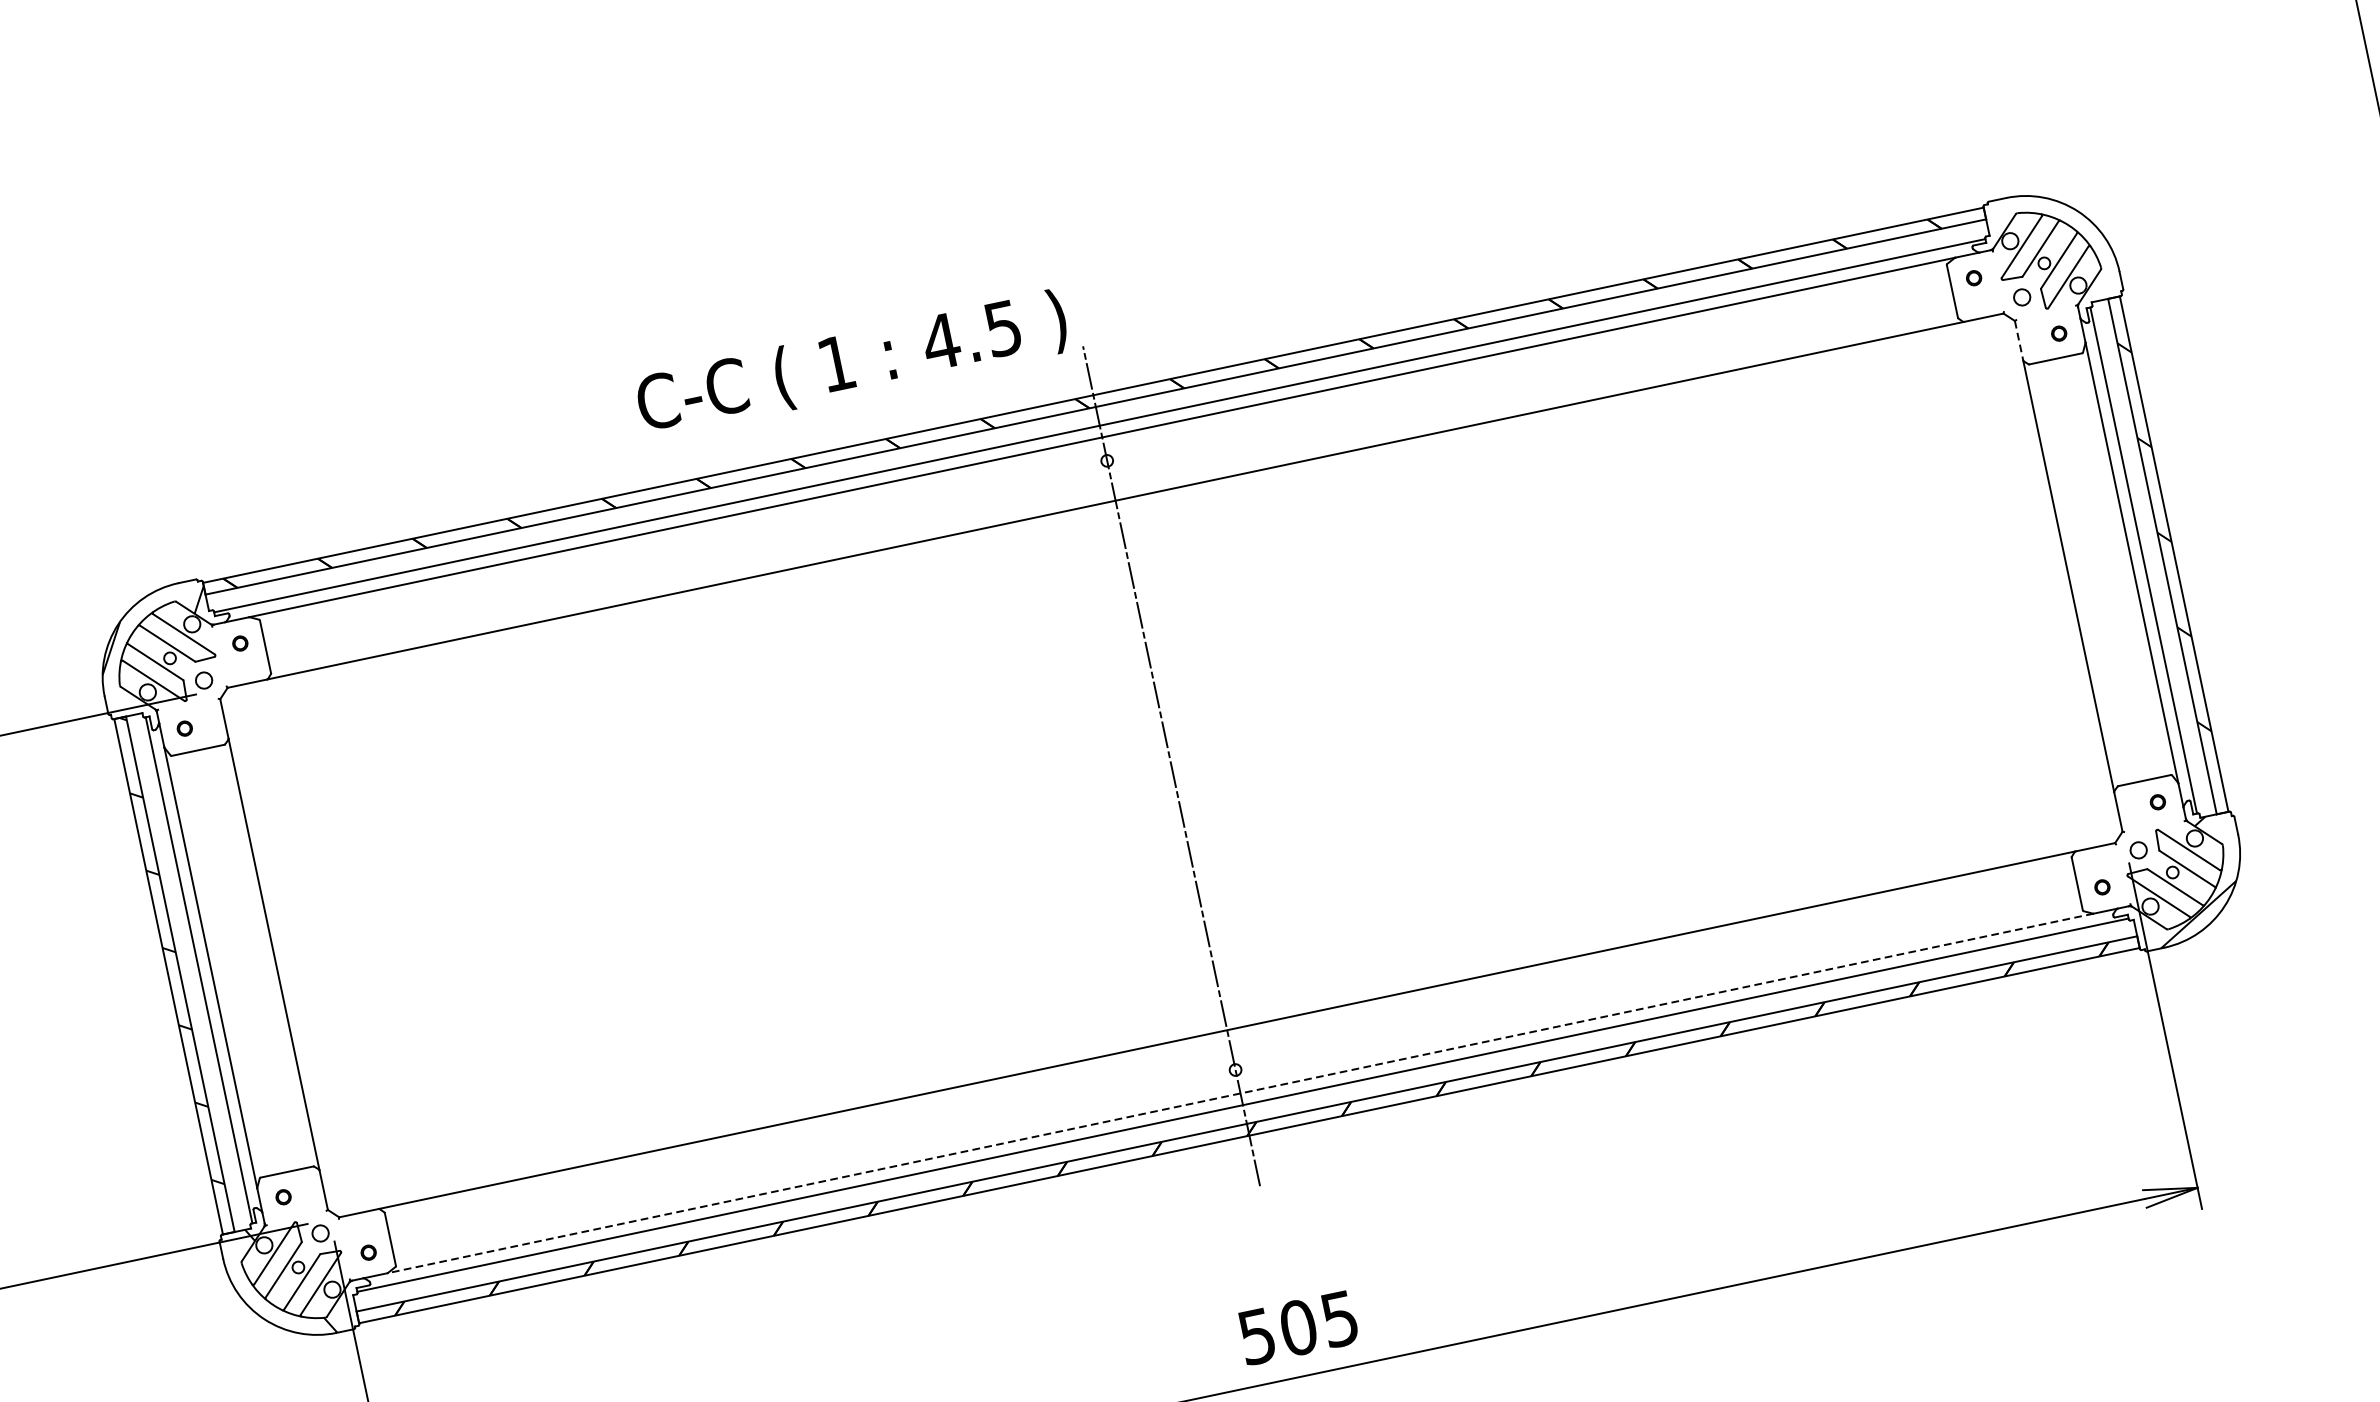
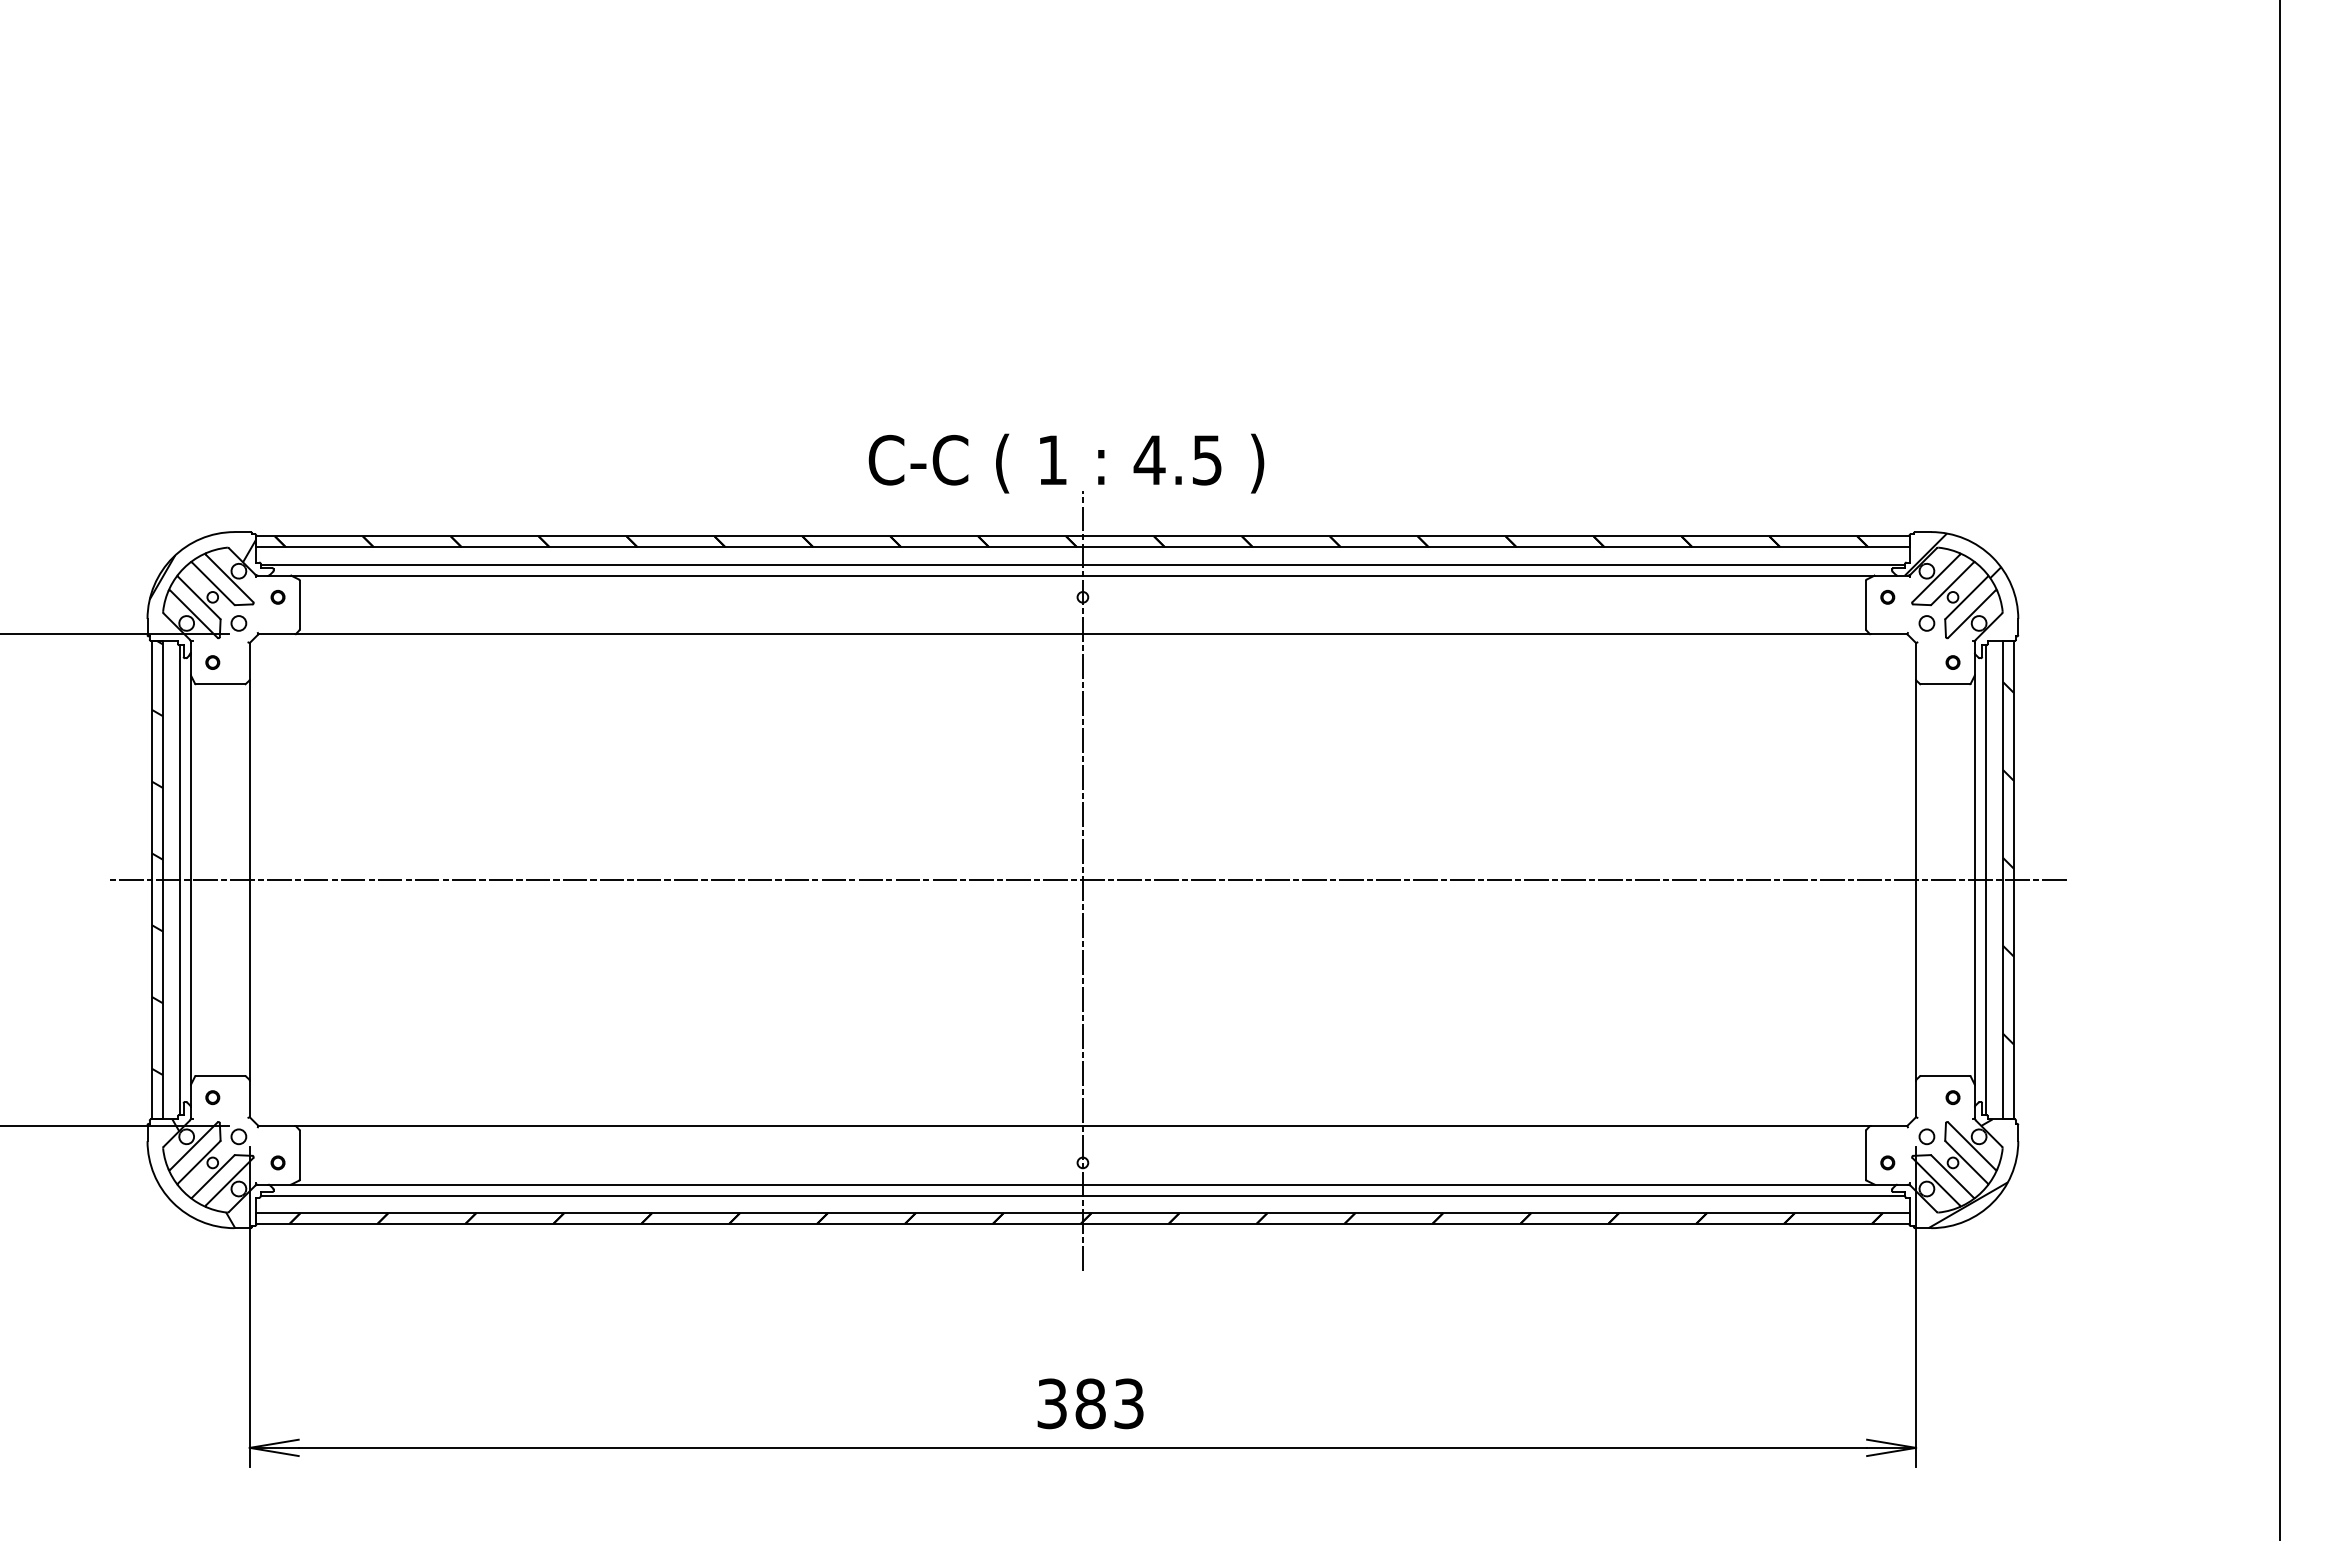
hatch: (2034, 218) -> (1952, 555), added
line: (2019, 340) -> (1916, 661), dashed -> solid
text: (852, 364) -> (1066, 463), moved
line: (1175, 765) -> (1086, 880), added
line: (1240, 1093) -> (1082, 1184), dashed -> solid
text: (1298, 1327) -> (1090, 1403), 505 -> 383

